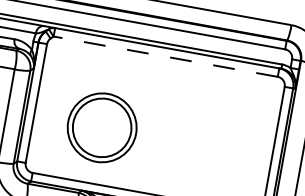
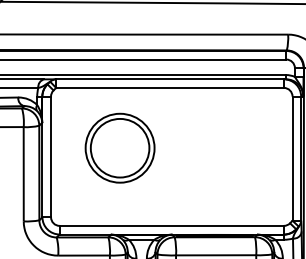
line: (166, 56) -> (170, 87), dashed -> solid
part: (101, 127) -> (119, 147), moved

